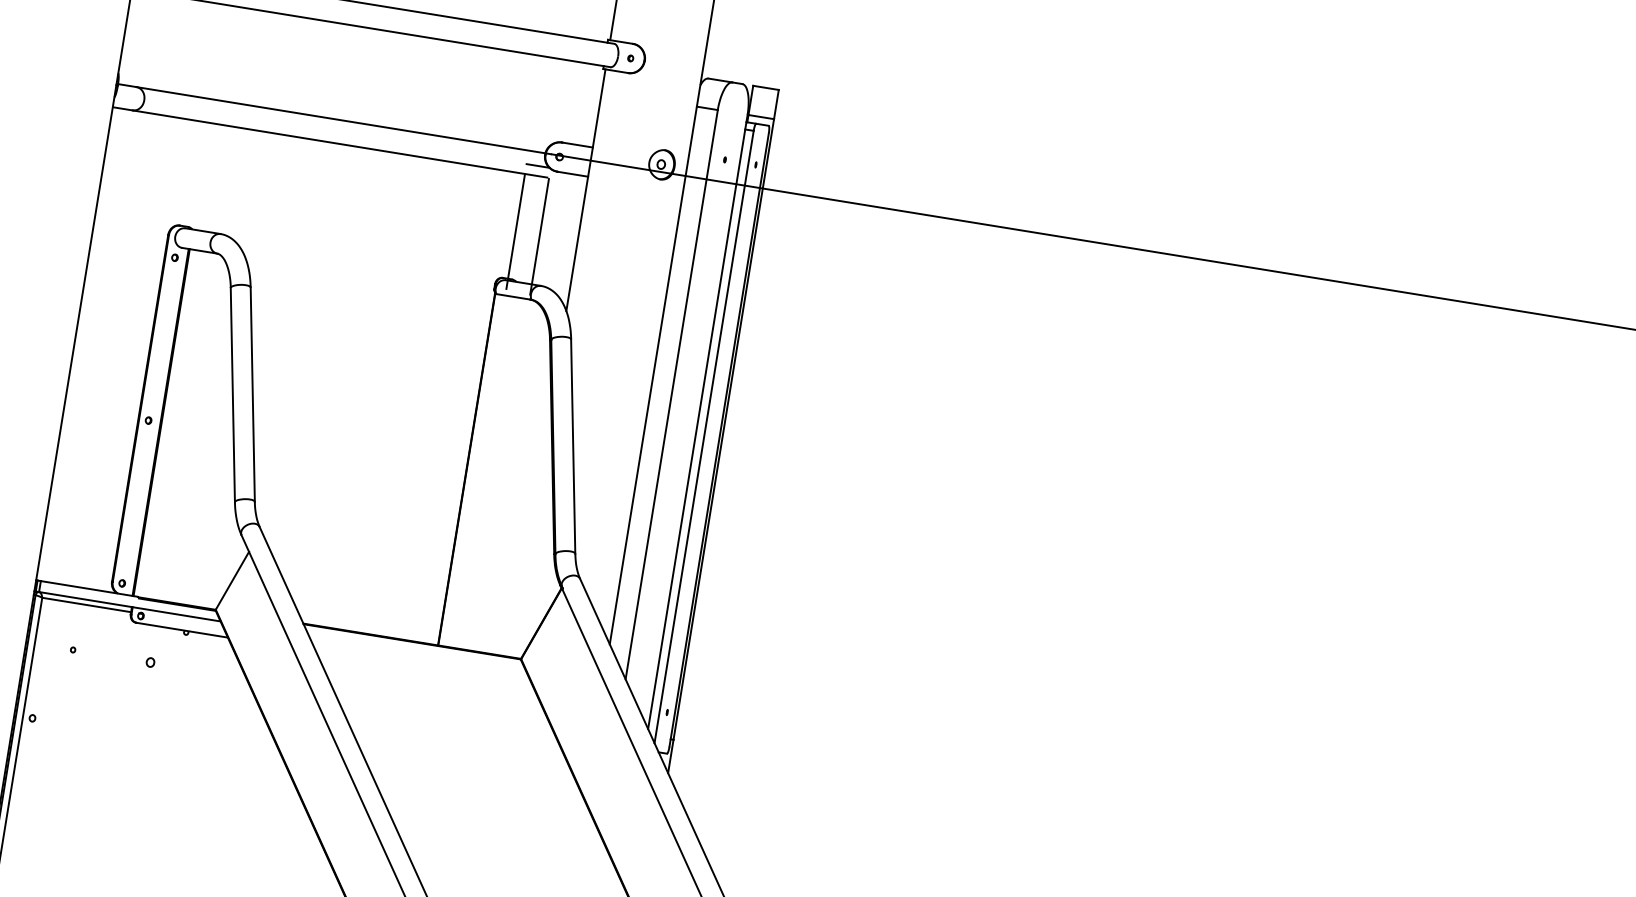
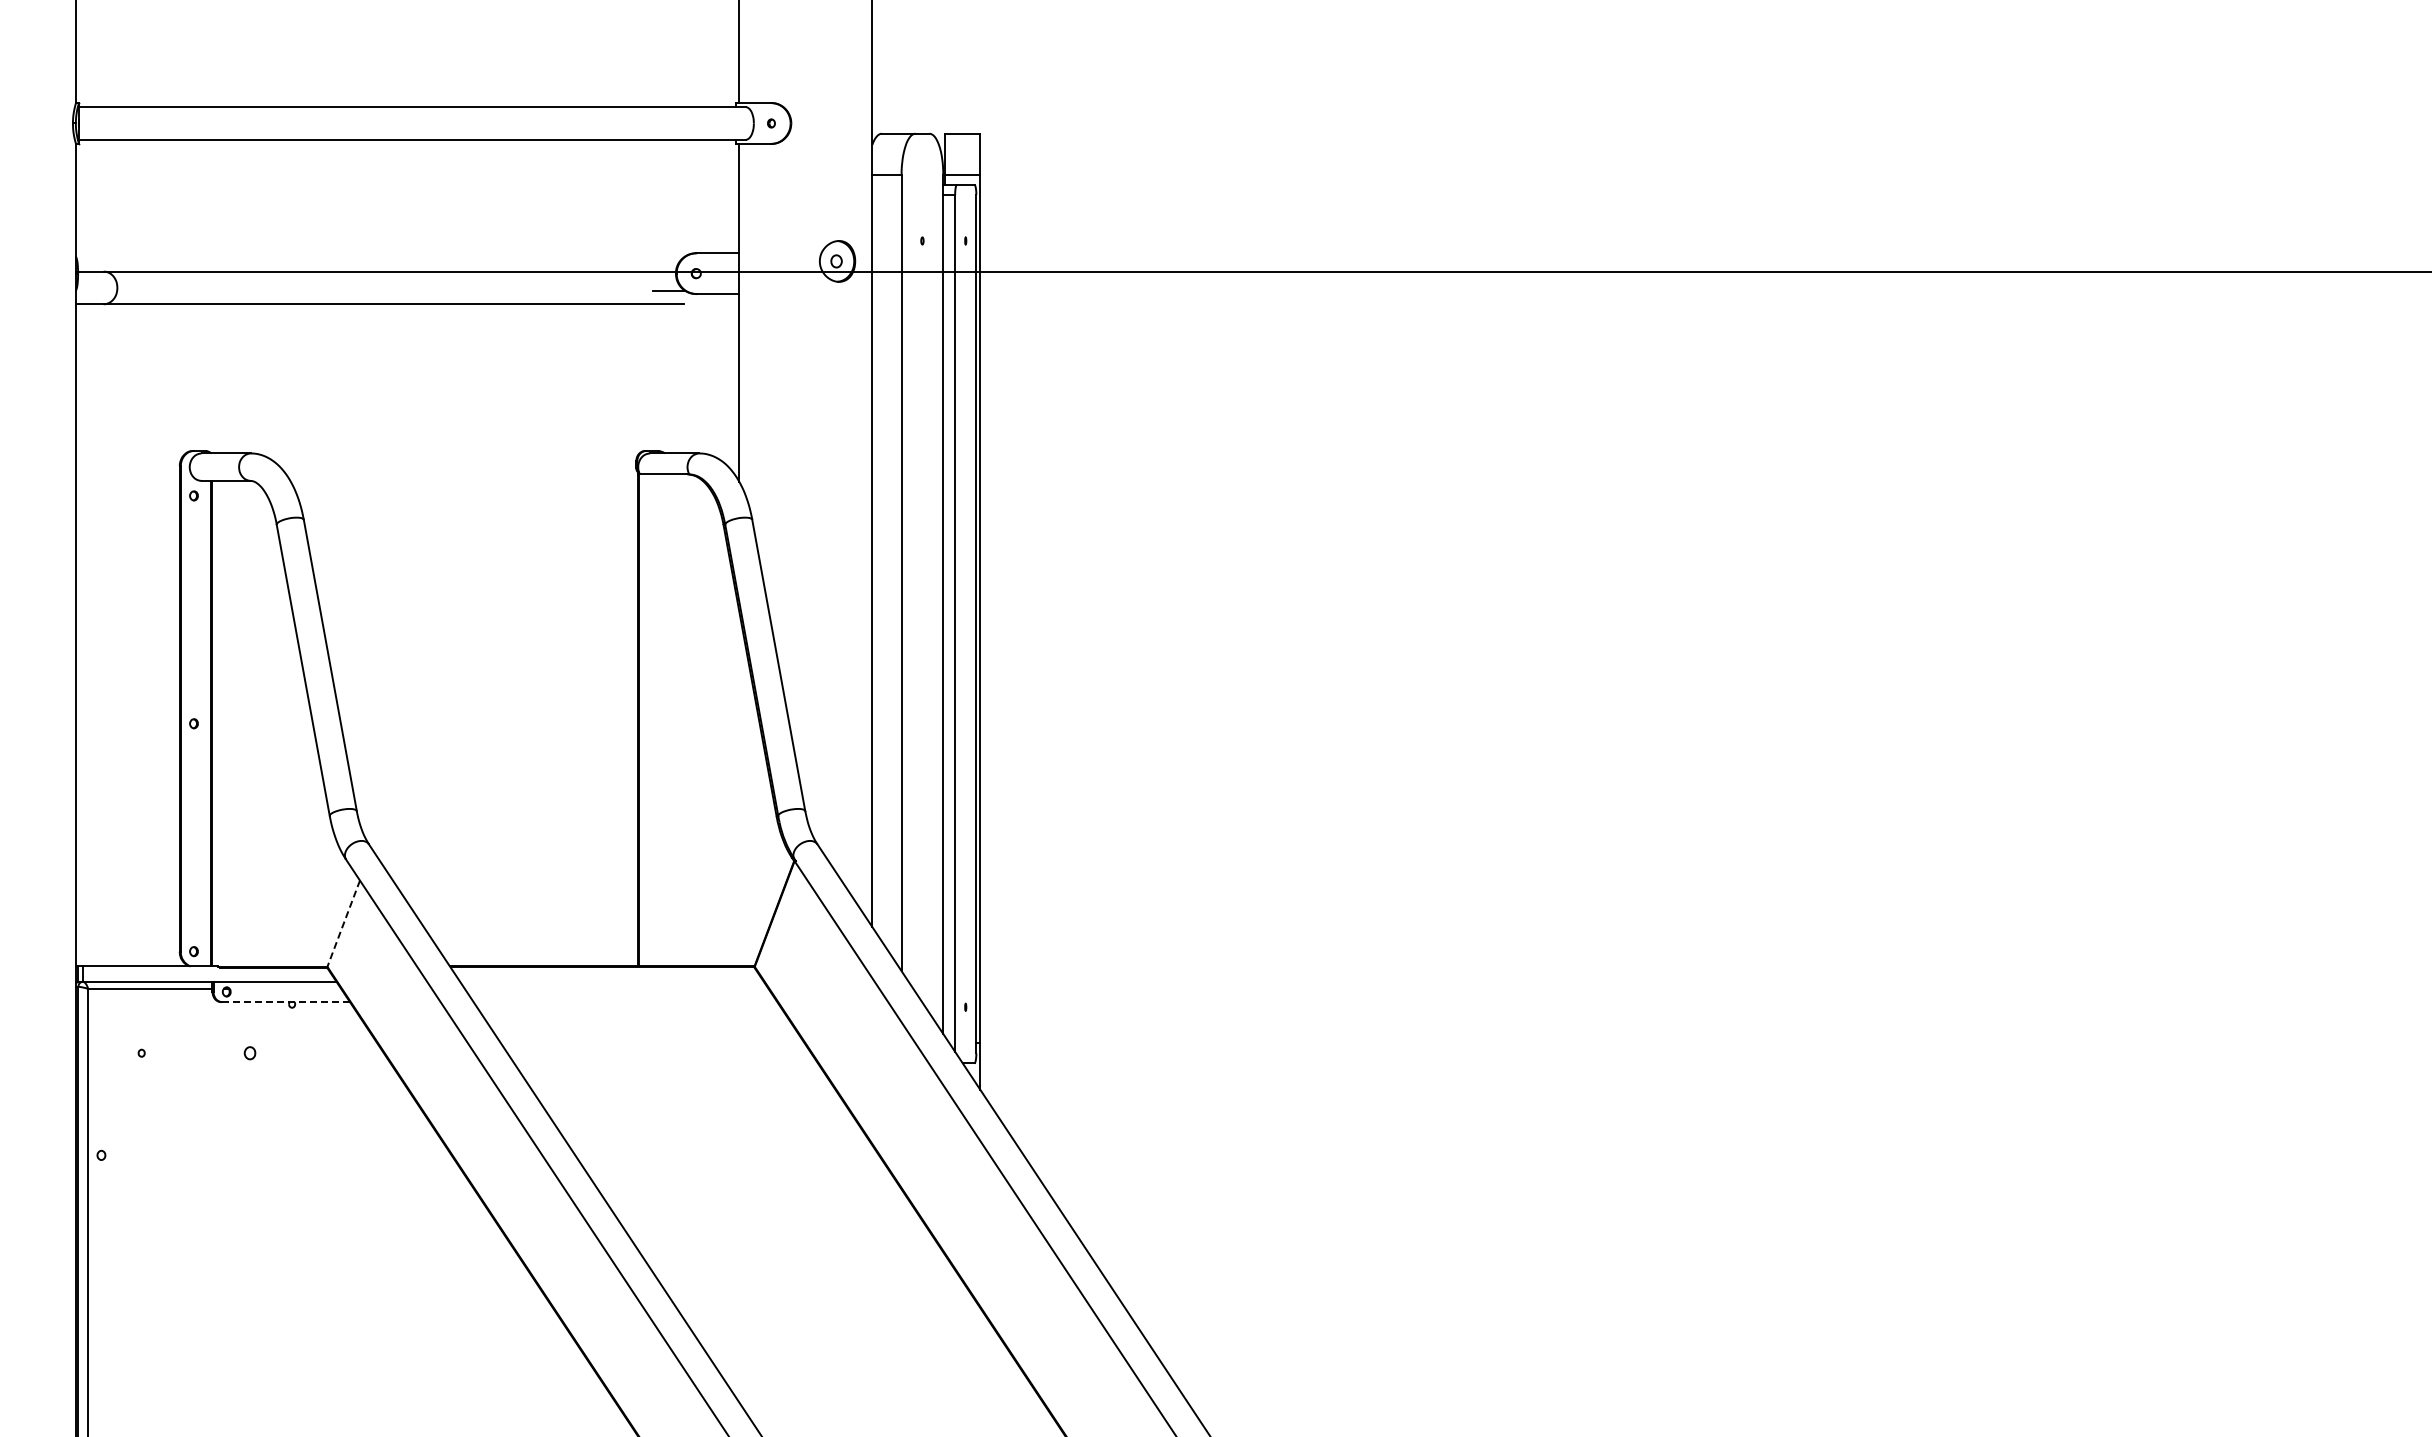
line: (515, 231) -> (652, 384), removed
line: (539, 236) -> (686, 386), removed
line: (232, 581) -> (343, 924), solid -> dashed
line: (182, 630) -> (286, 1002), solid -> dashed

